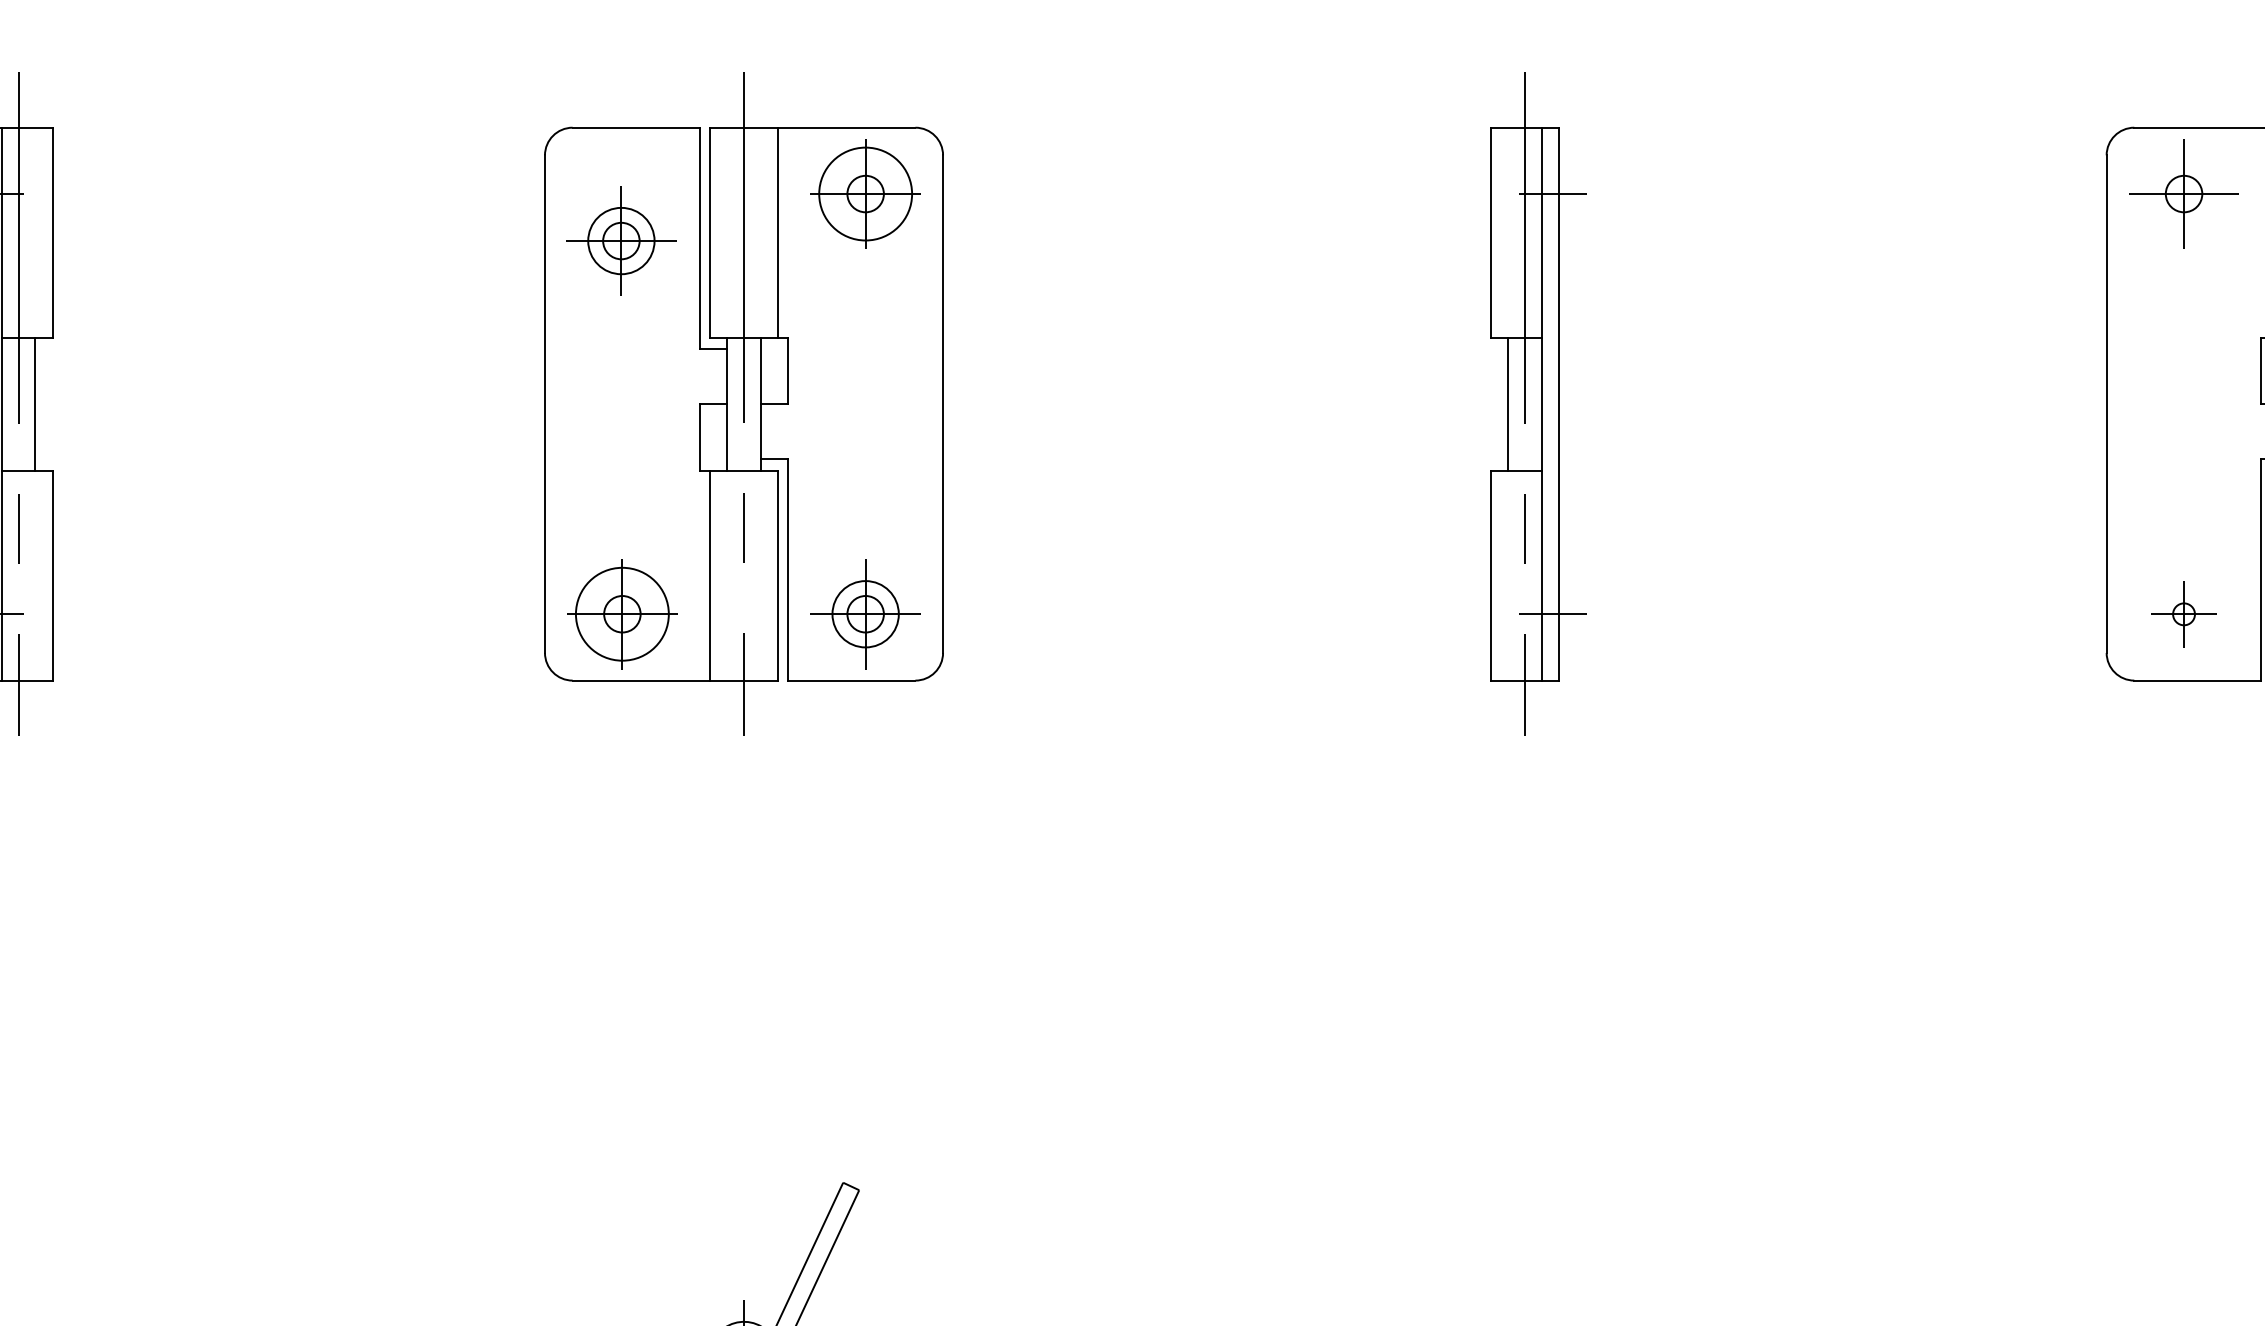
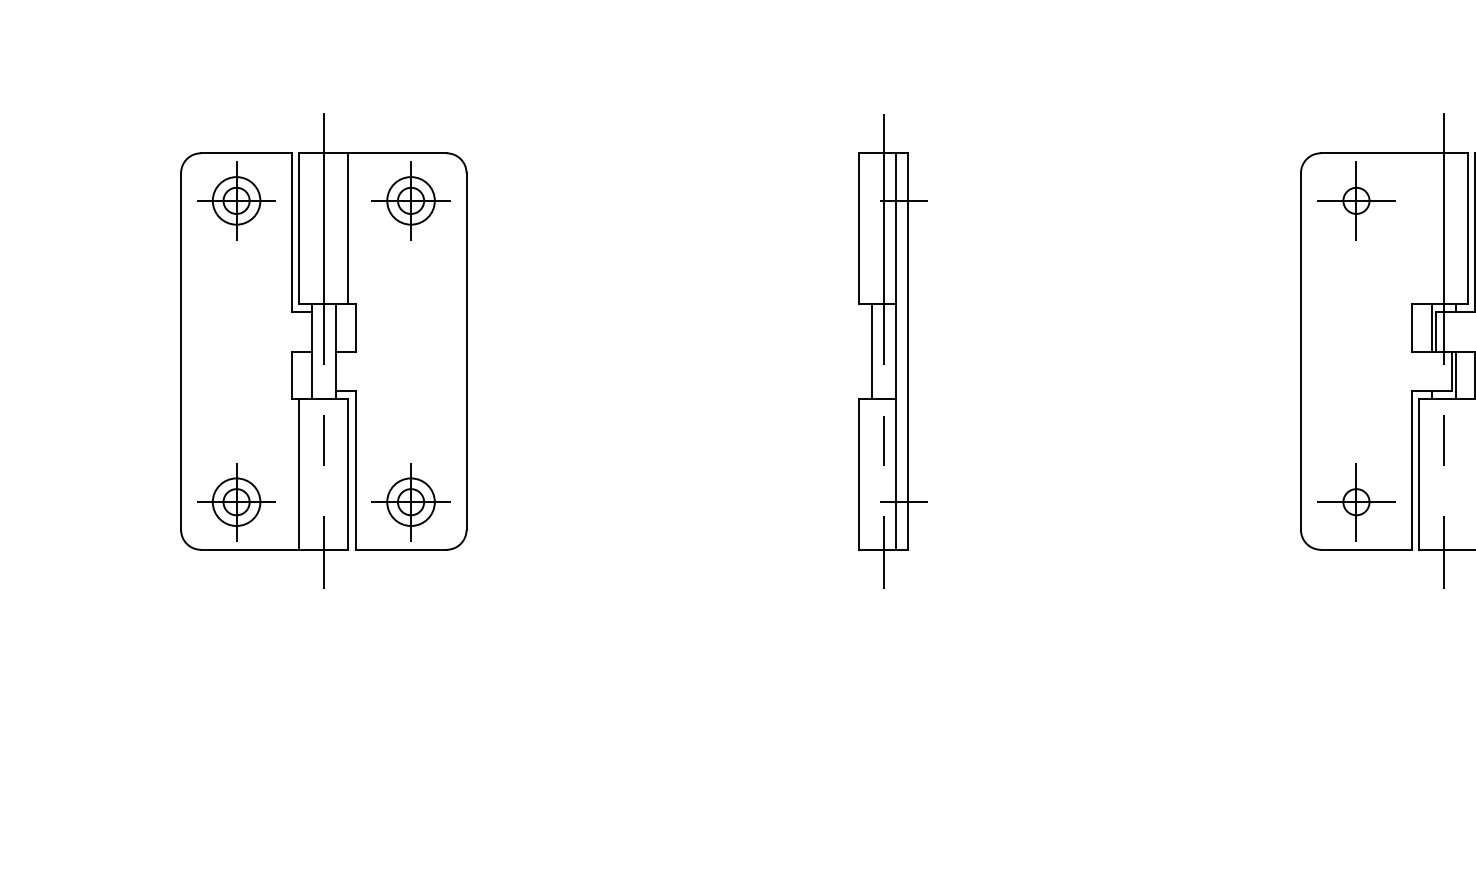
circle: (865, 193) -> (410, 200), size x0.71
part: (621, 240) -> (236, 200), moved
circle: (622, 614) -> (236, 502), size x0.71
part: (2183, 614) -> (1356, 502), size x1.67

